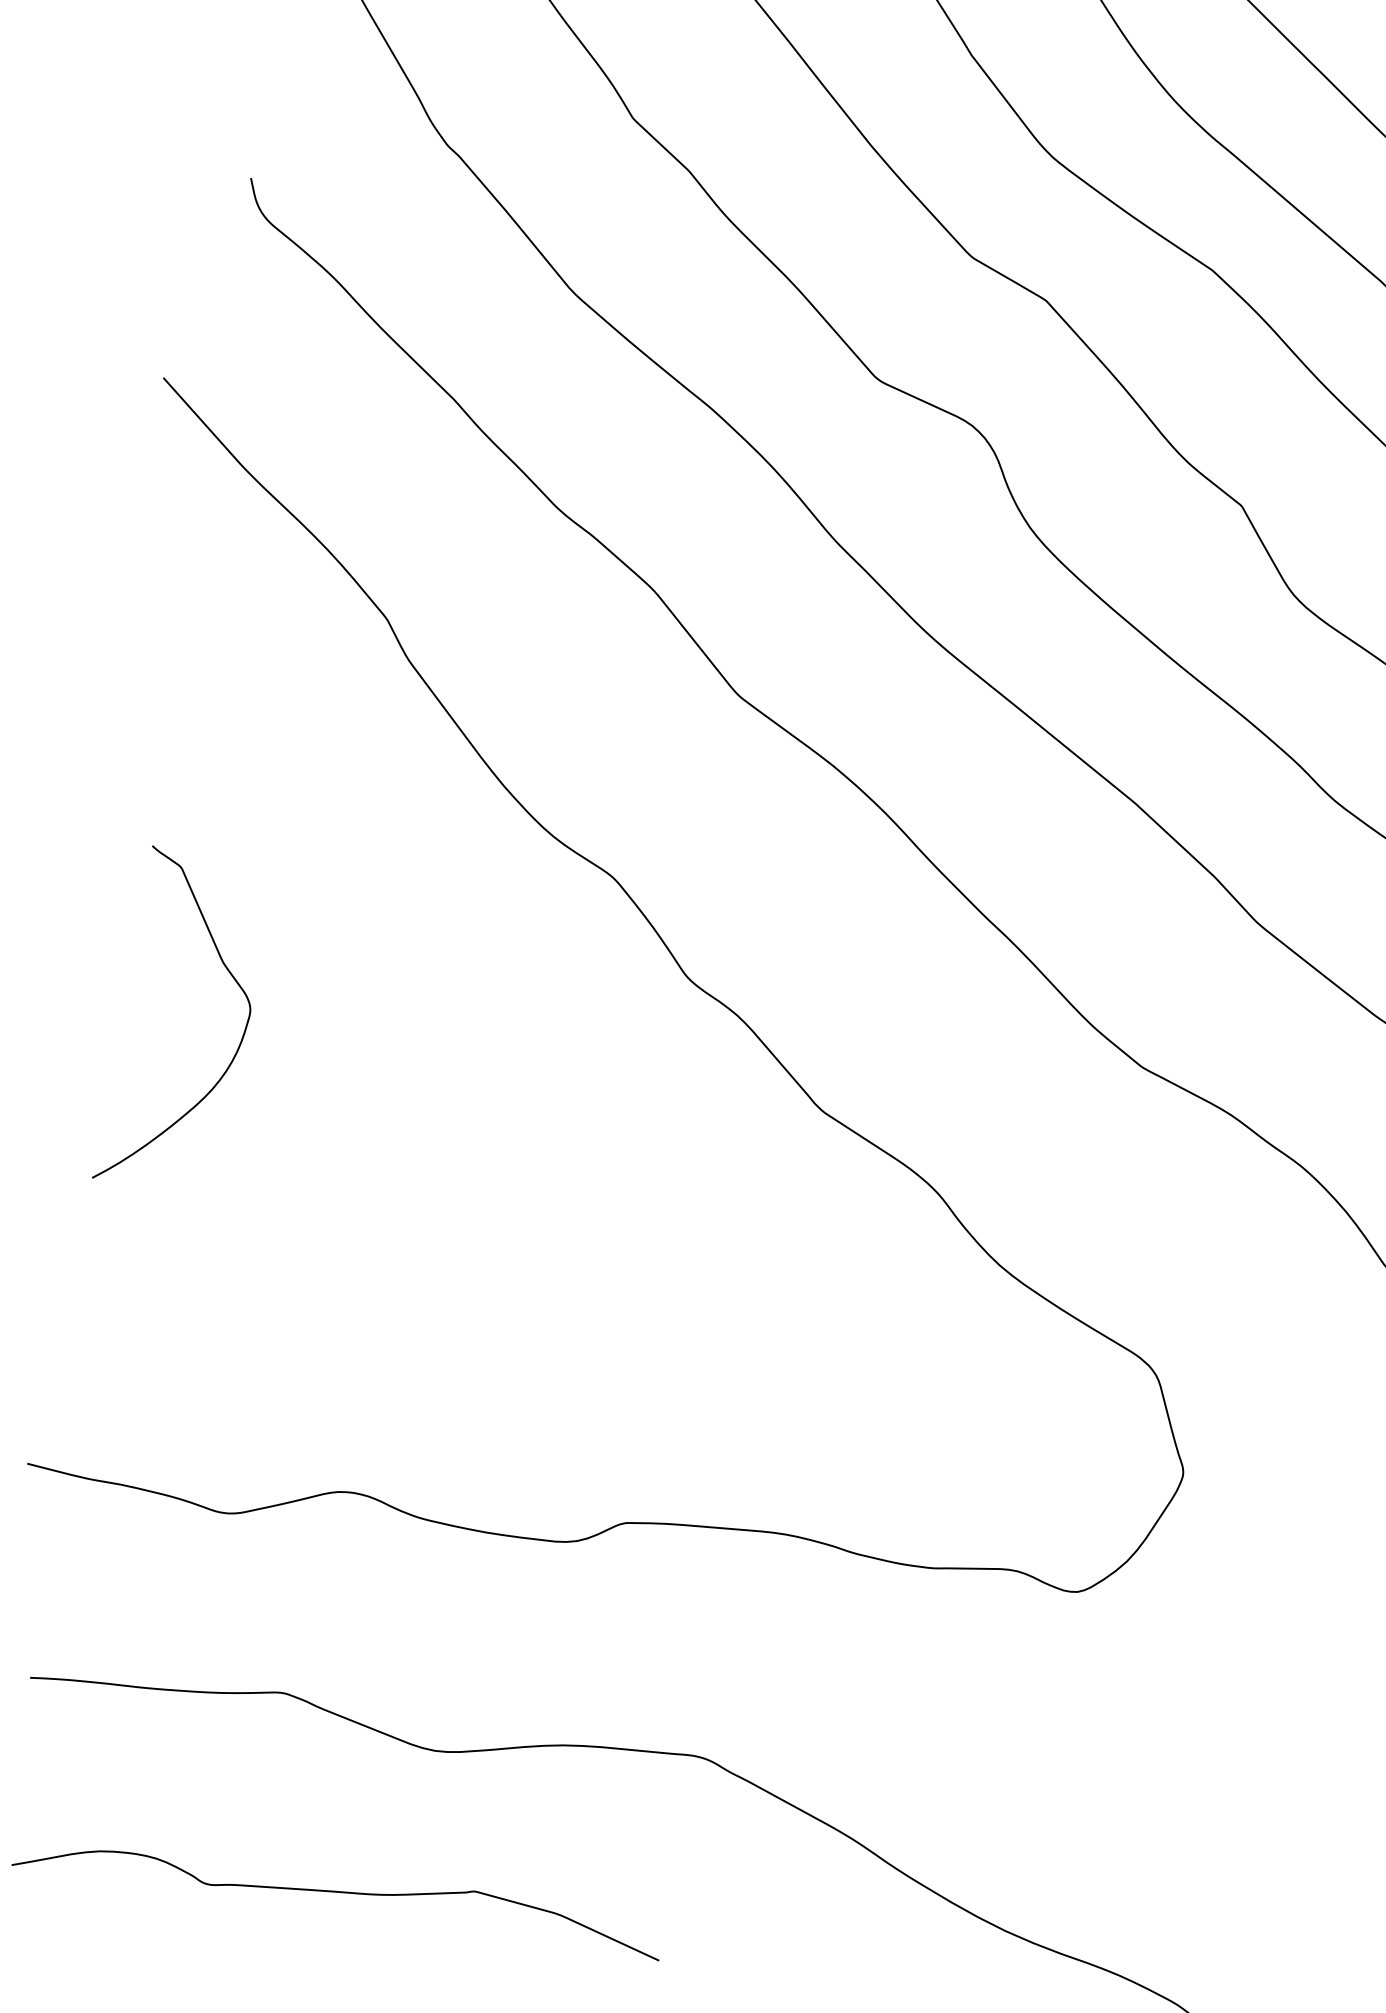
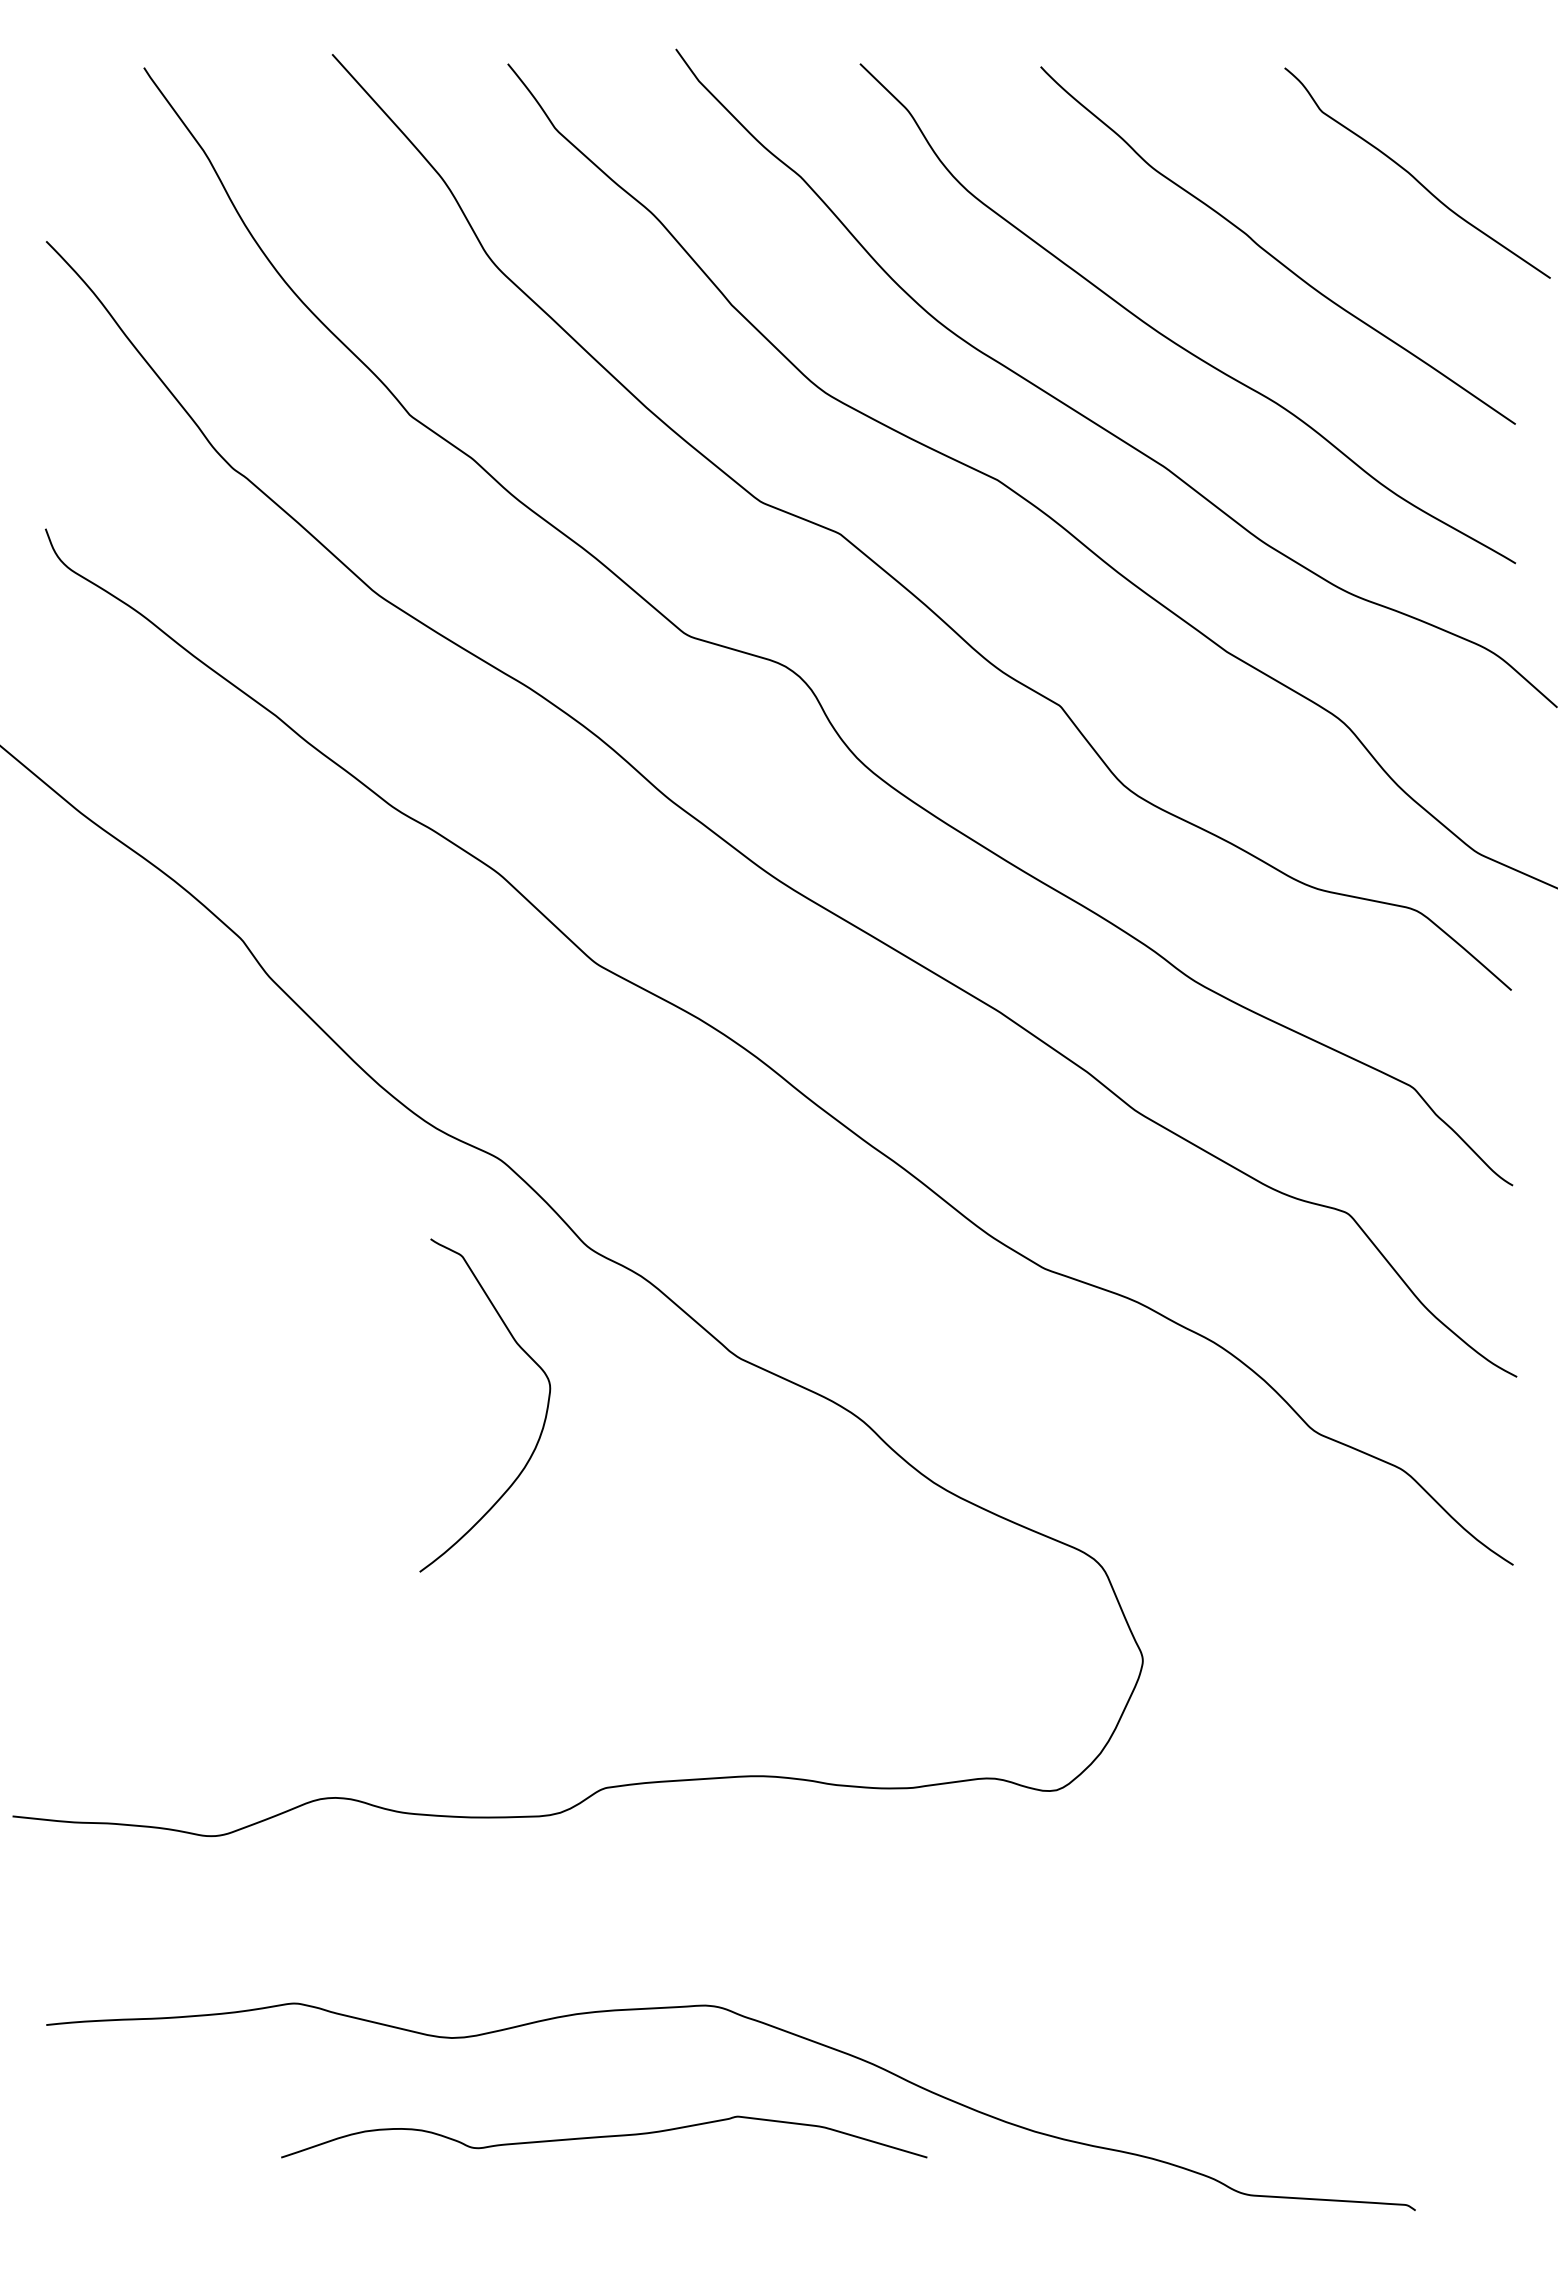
curve: (238, 1045) -> (543, 1421), moved
curve: (338, 1891) -> (604, 2136), moved

